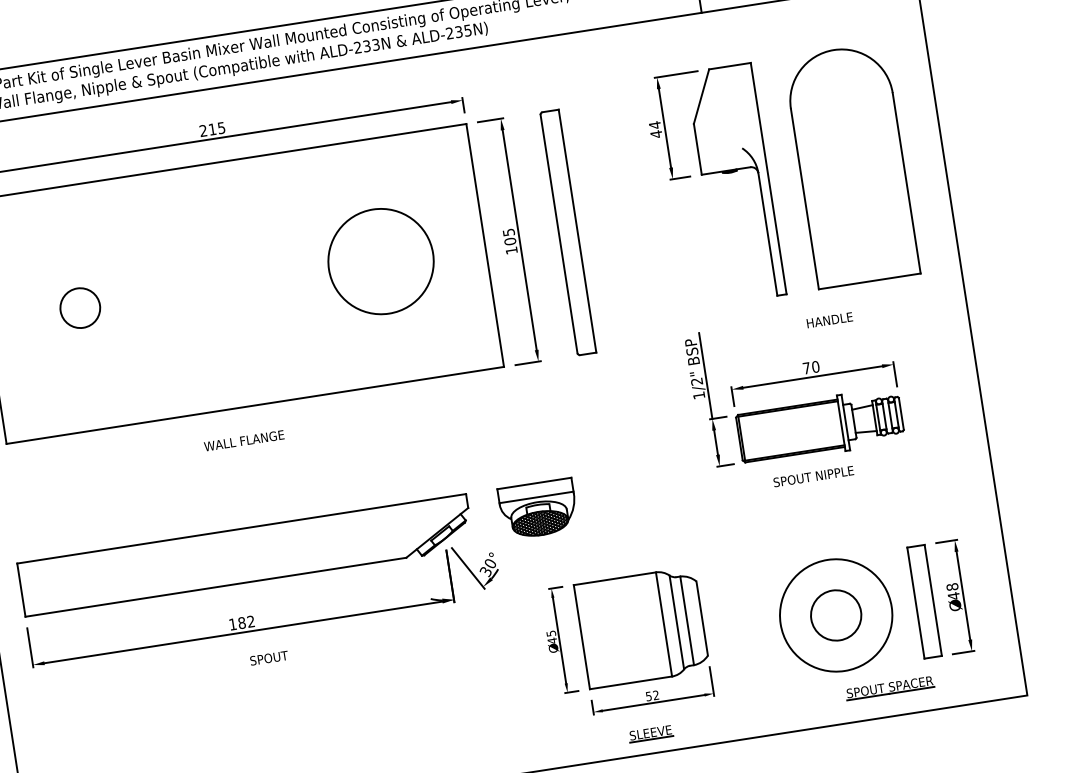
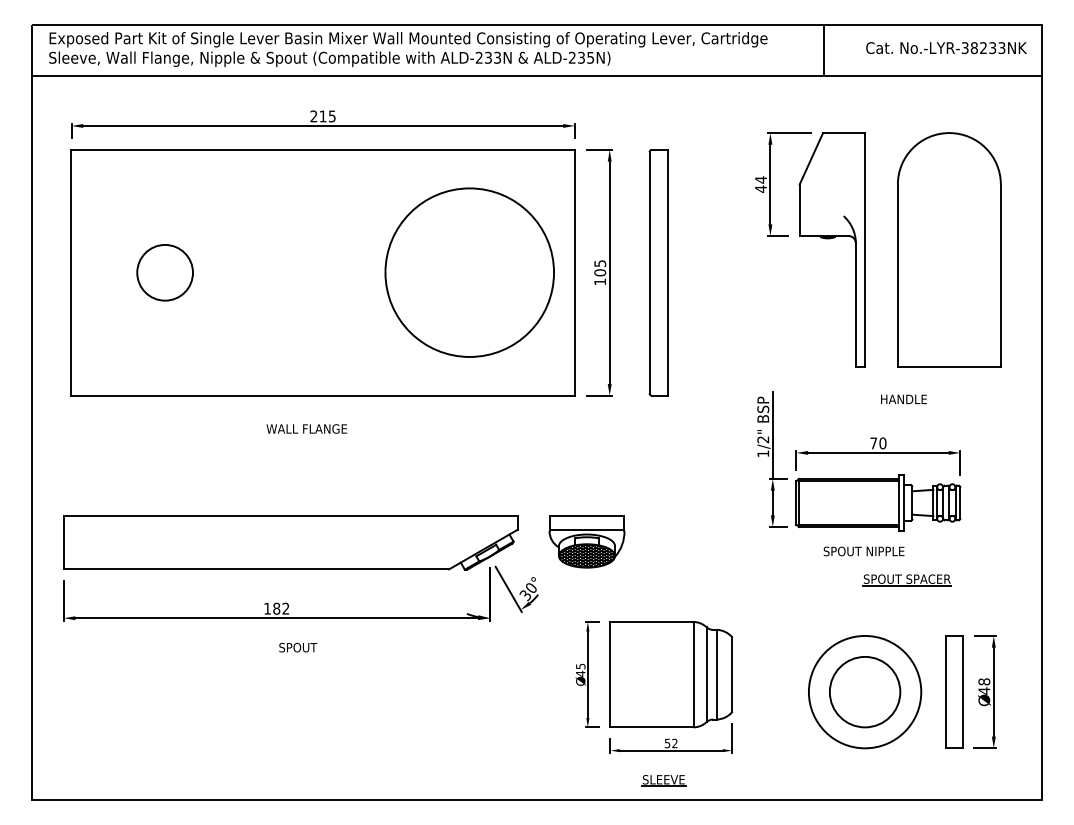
circle: (380, 261) -> (468, 272), size x1.6
circle: (80, 307) -> (165, 272), size x1.4
circle: (835, 614) -> (864, 691), size x1.4
part: (889, 688) -> (906, 580), moved

